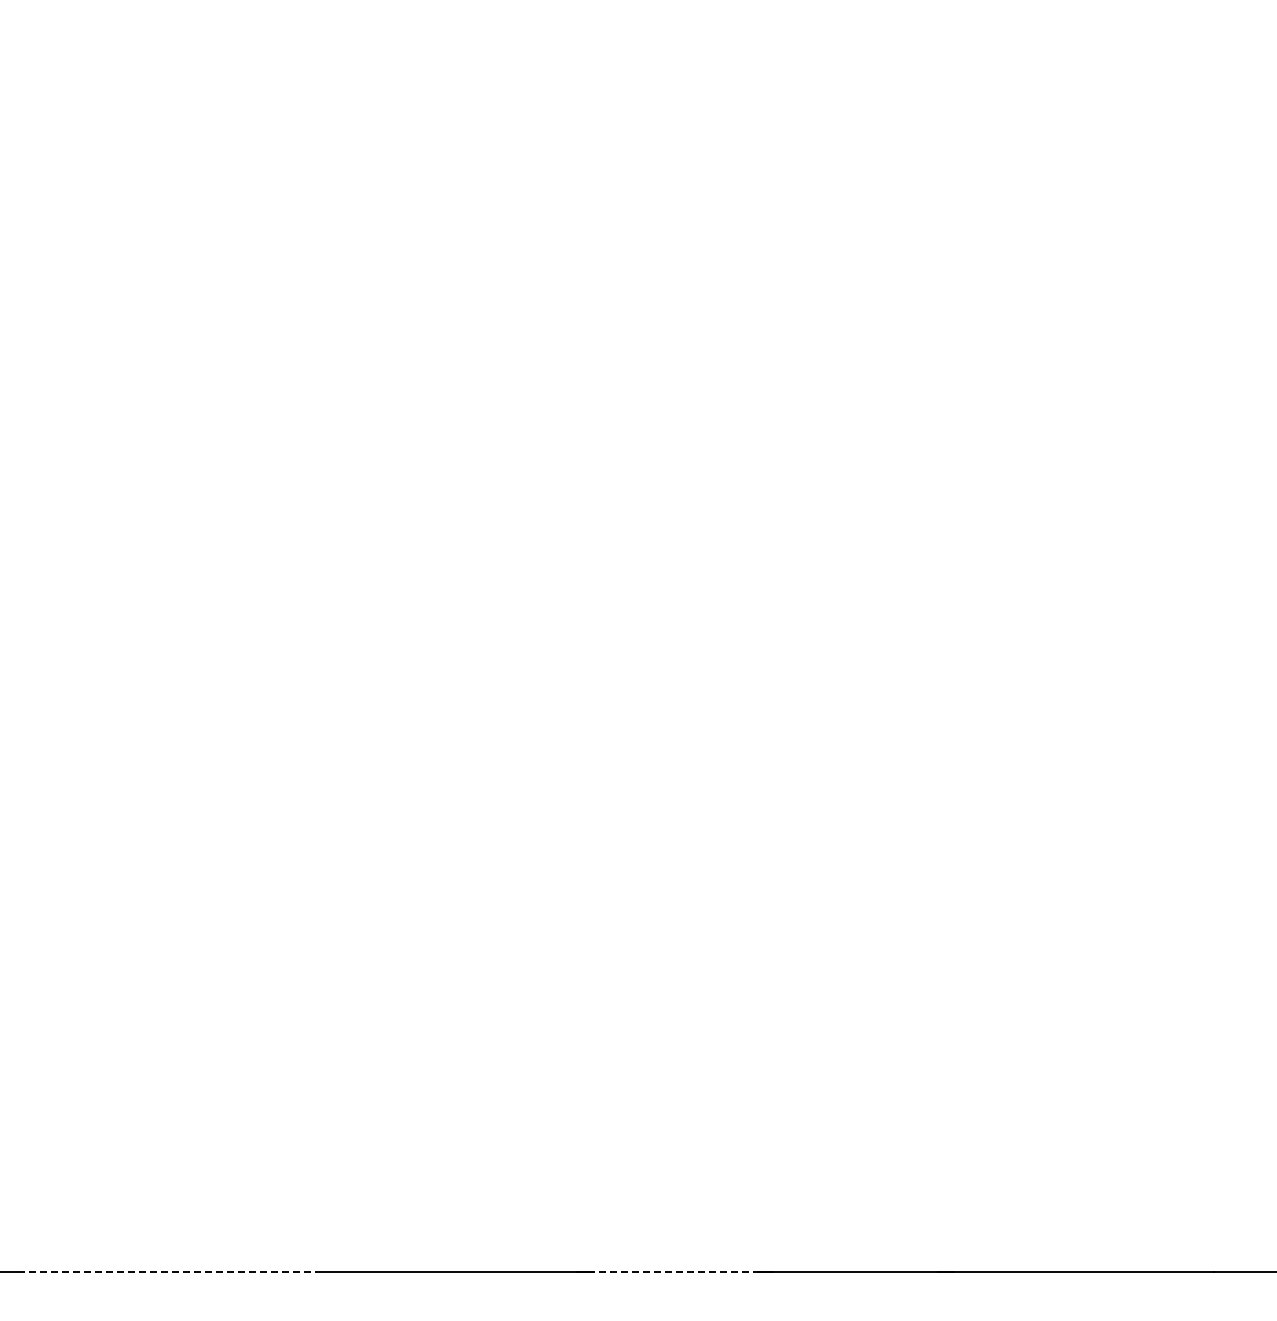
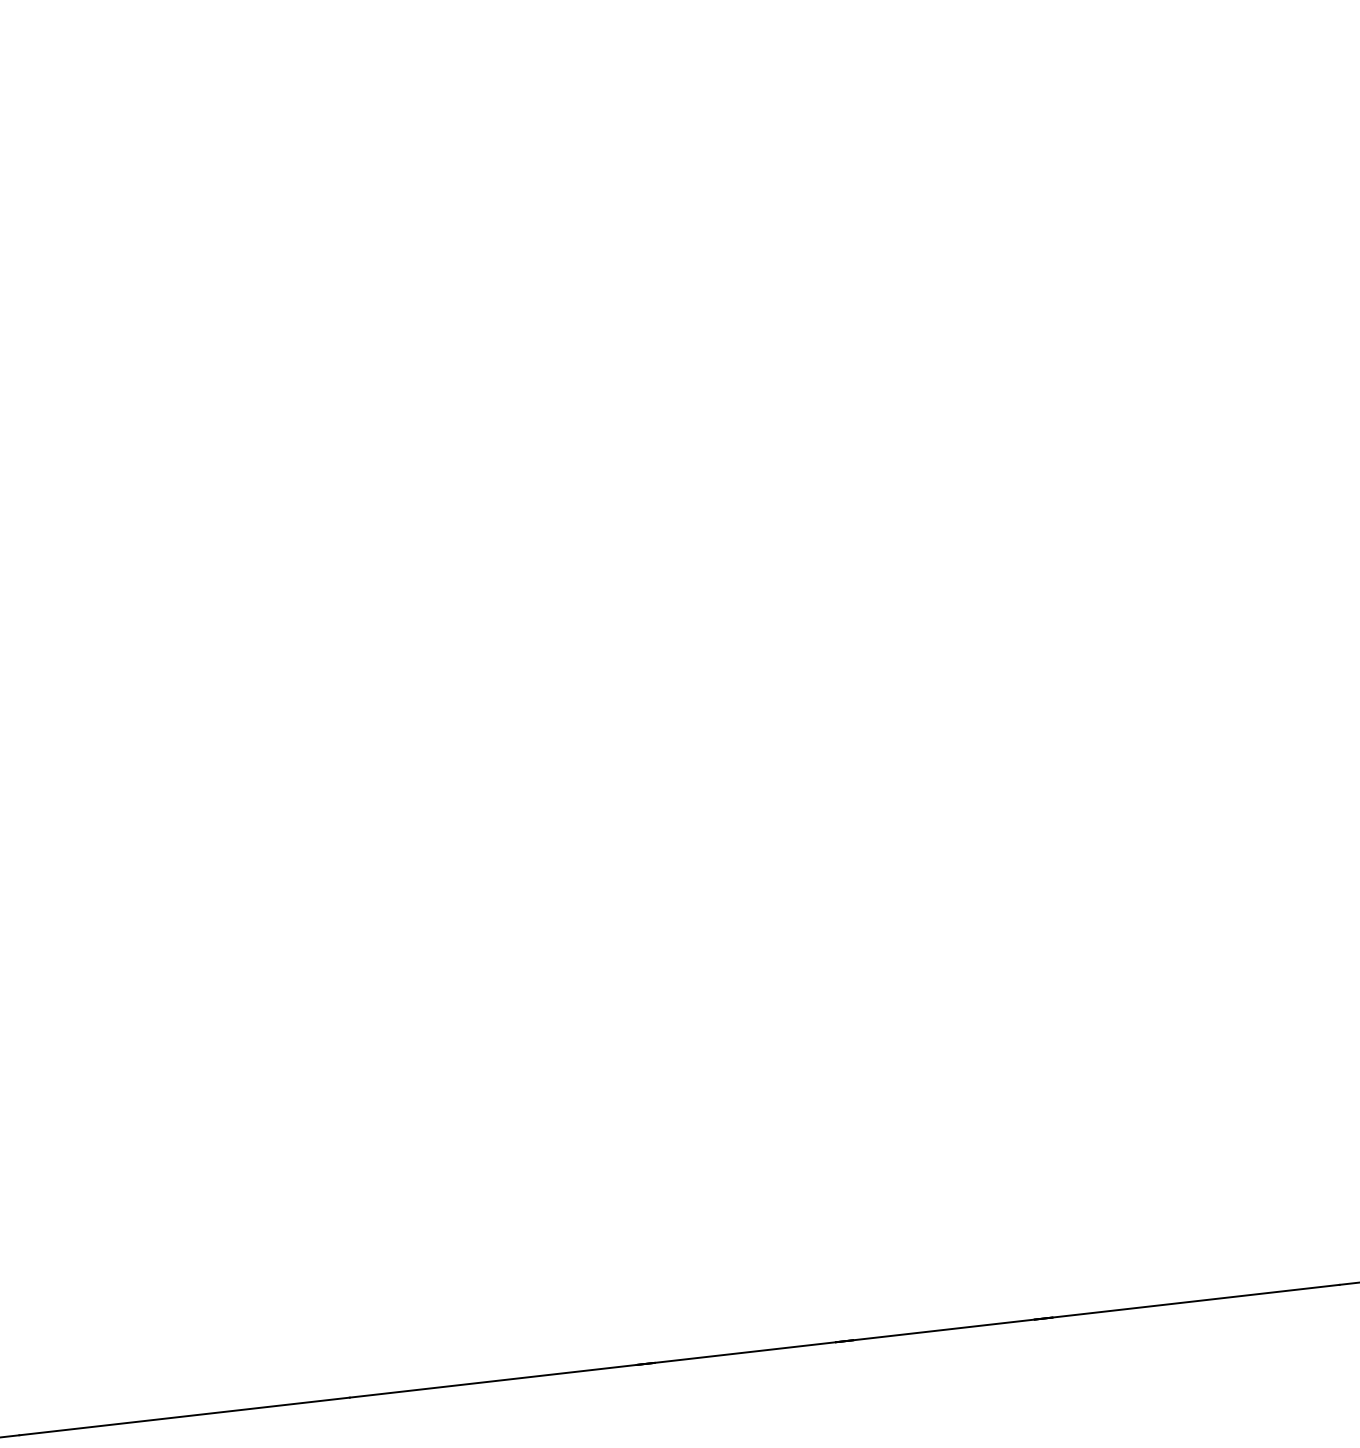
line: (167, 1271) -> (184, 1415), dashed -> solid
line: (675, 1271) -> (745, 1352), dashed -> solid

